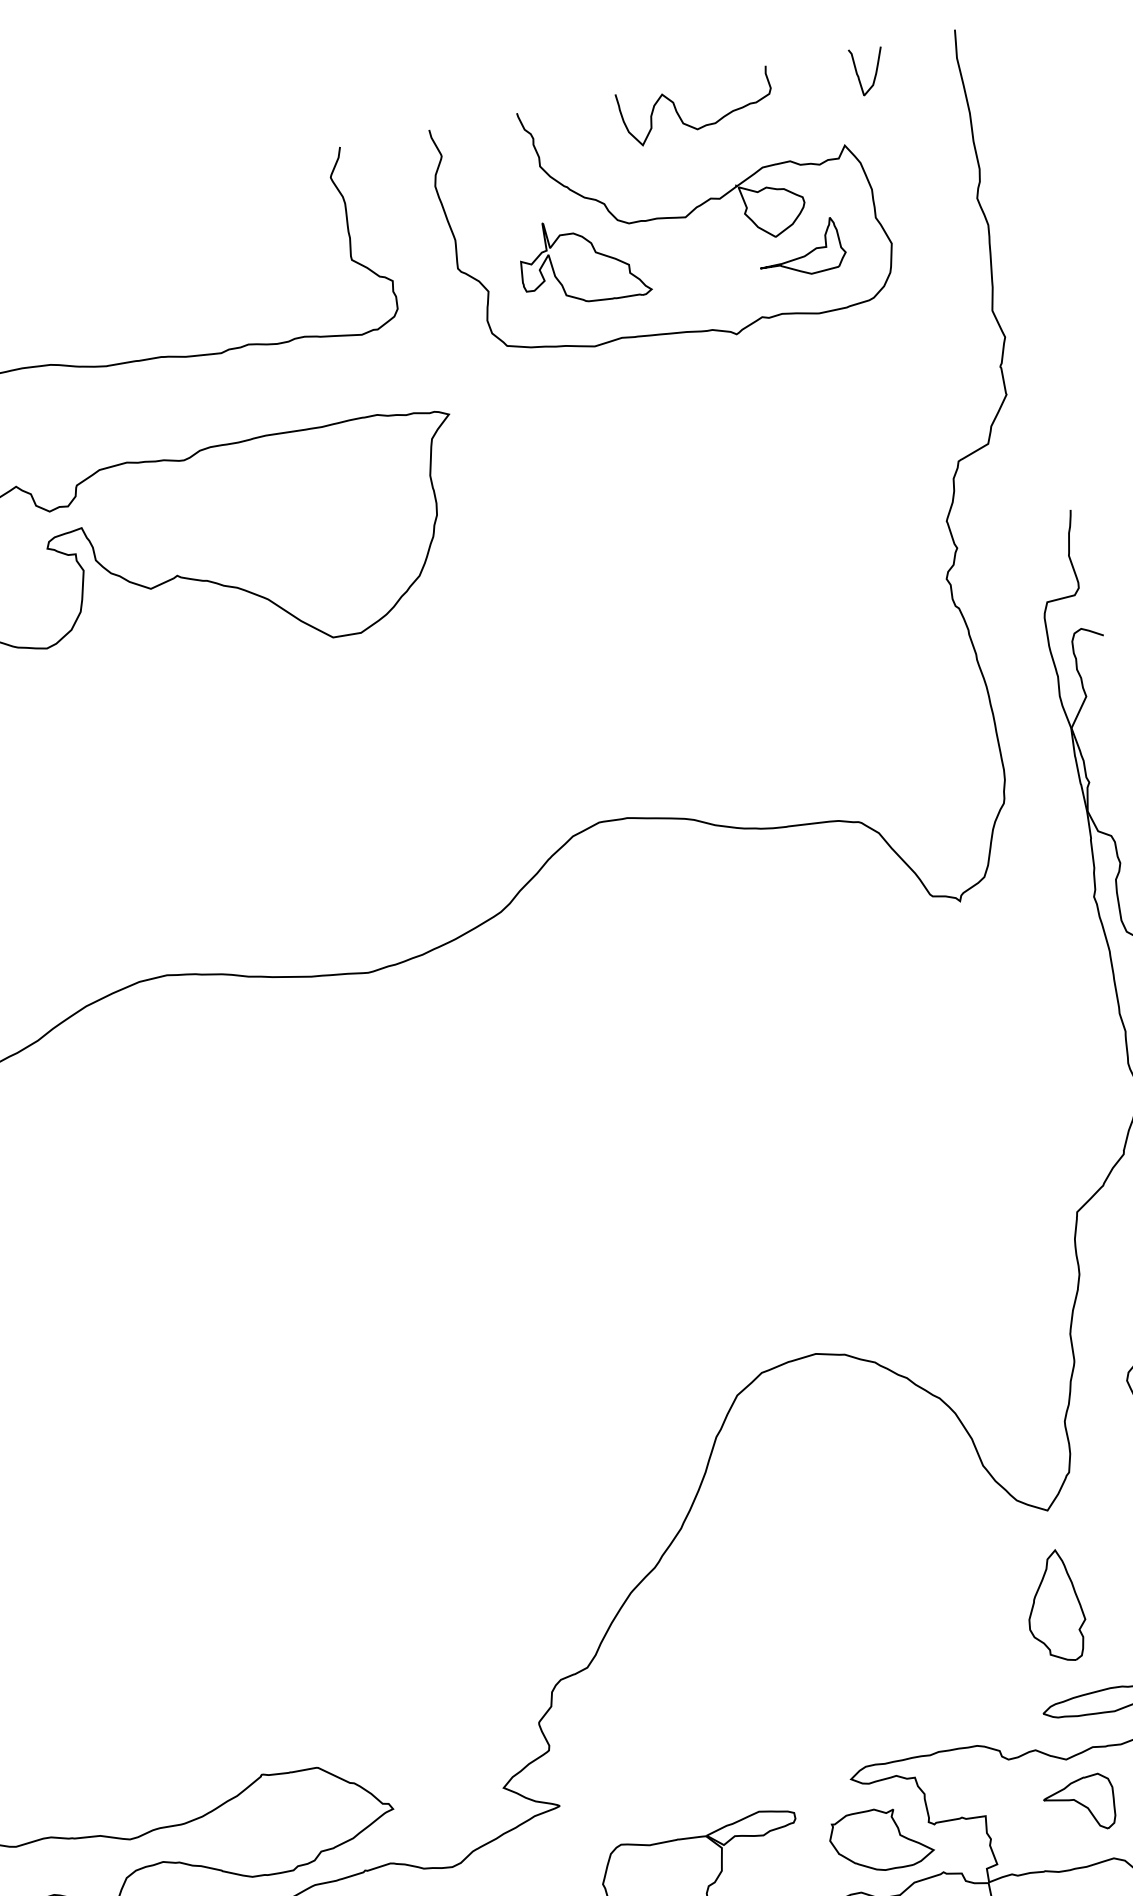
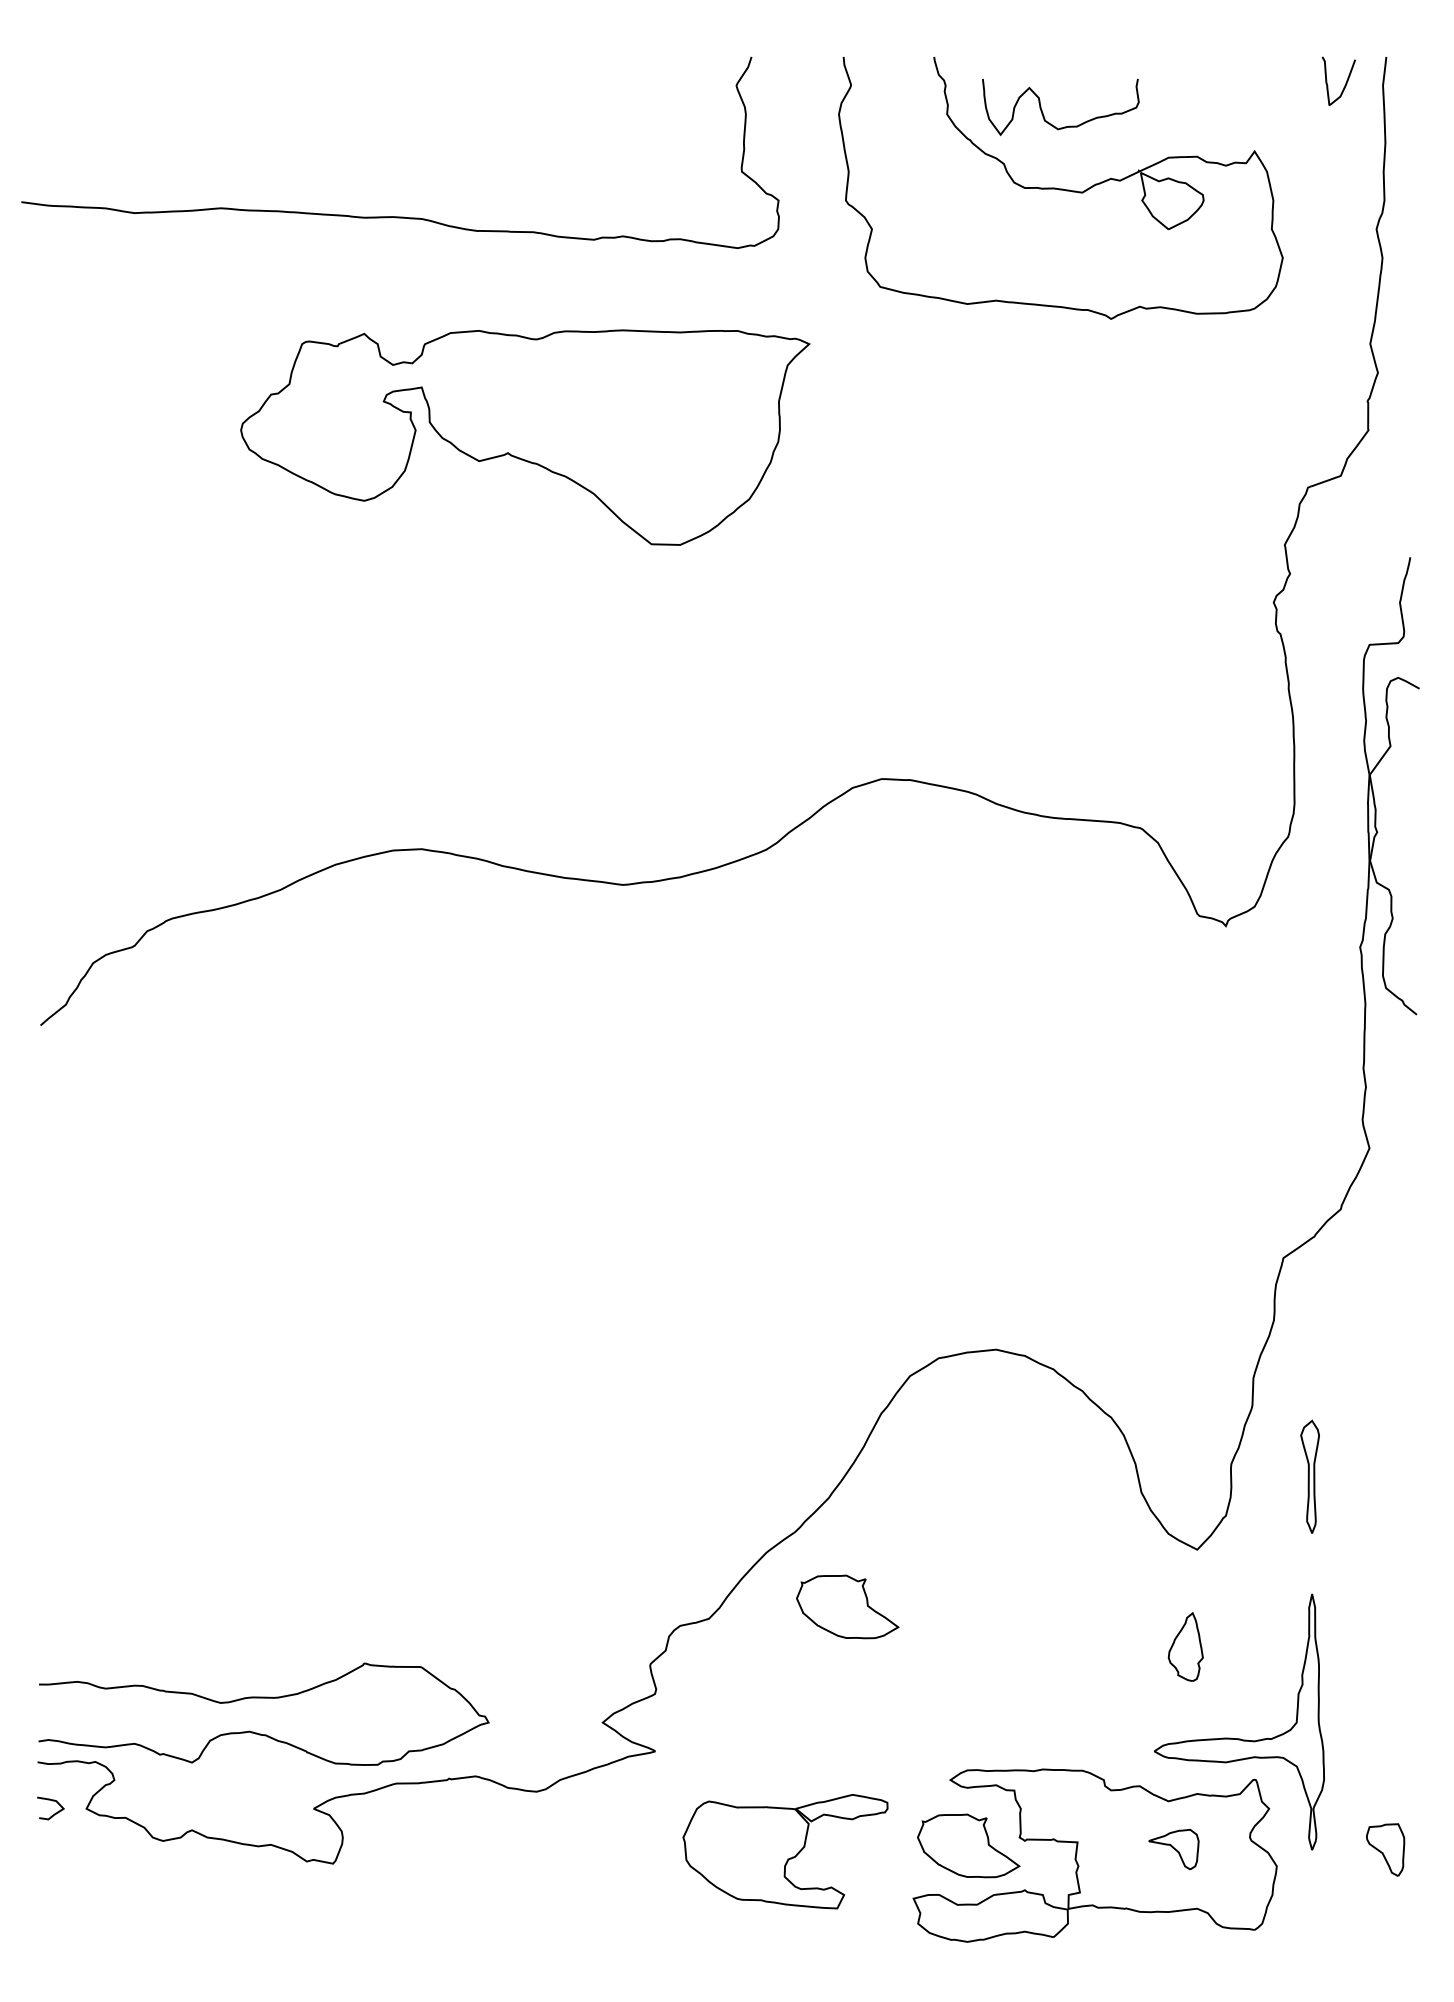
curve: (875, 70) -> (1345, 82), moved
curve: (680, 115) -> (1043, 112), moved
part: (805, 254) -> (1194, 252), removed
part: (582, 260) -> (971, 216), removed
part: (1054, 1606) -> (1185, 1646), size x0.6
part: (719, 1630) -> (847, 1606), added
part: (1079, 1805) -> (1173, 1849), size x0.7

